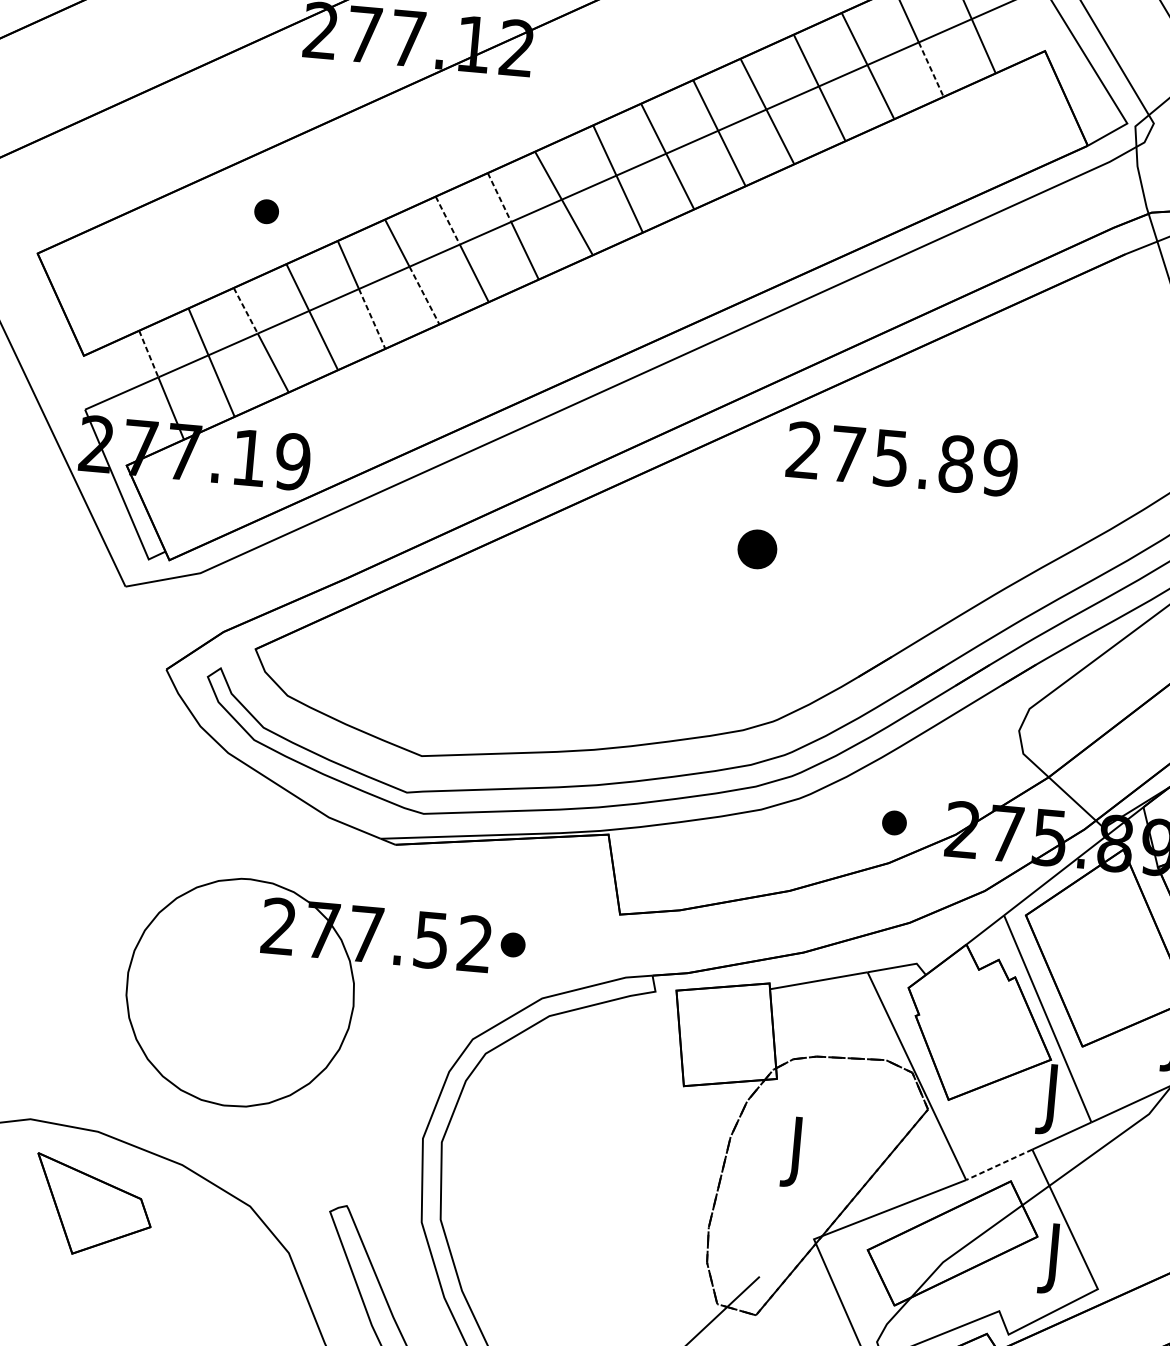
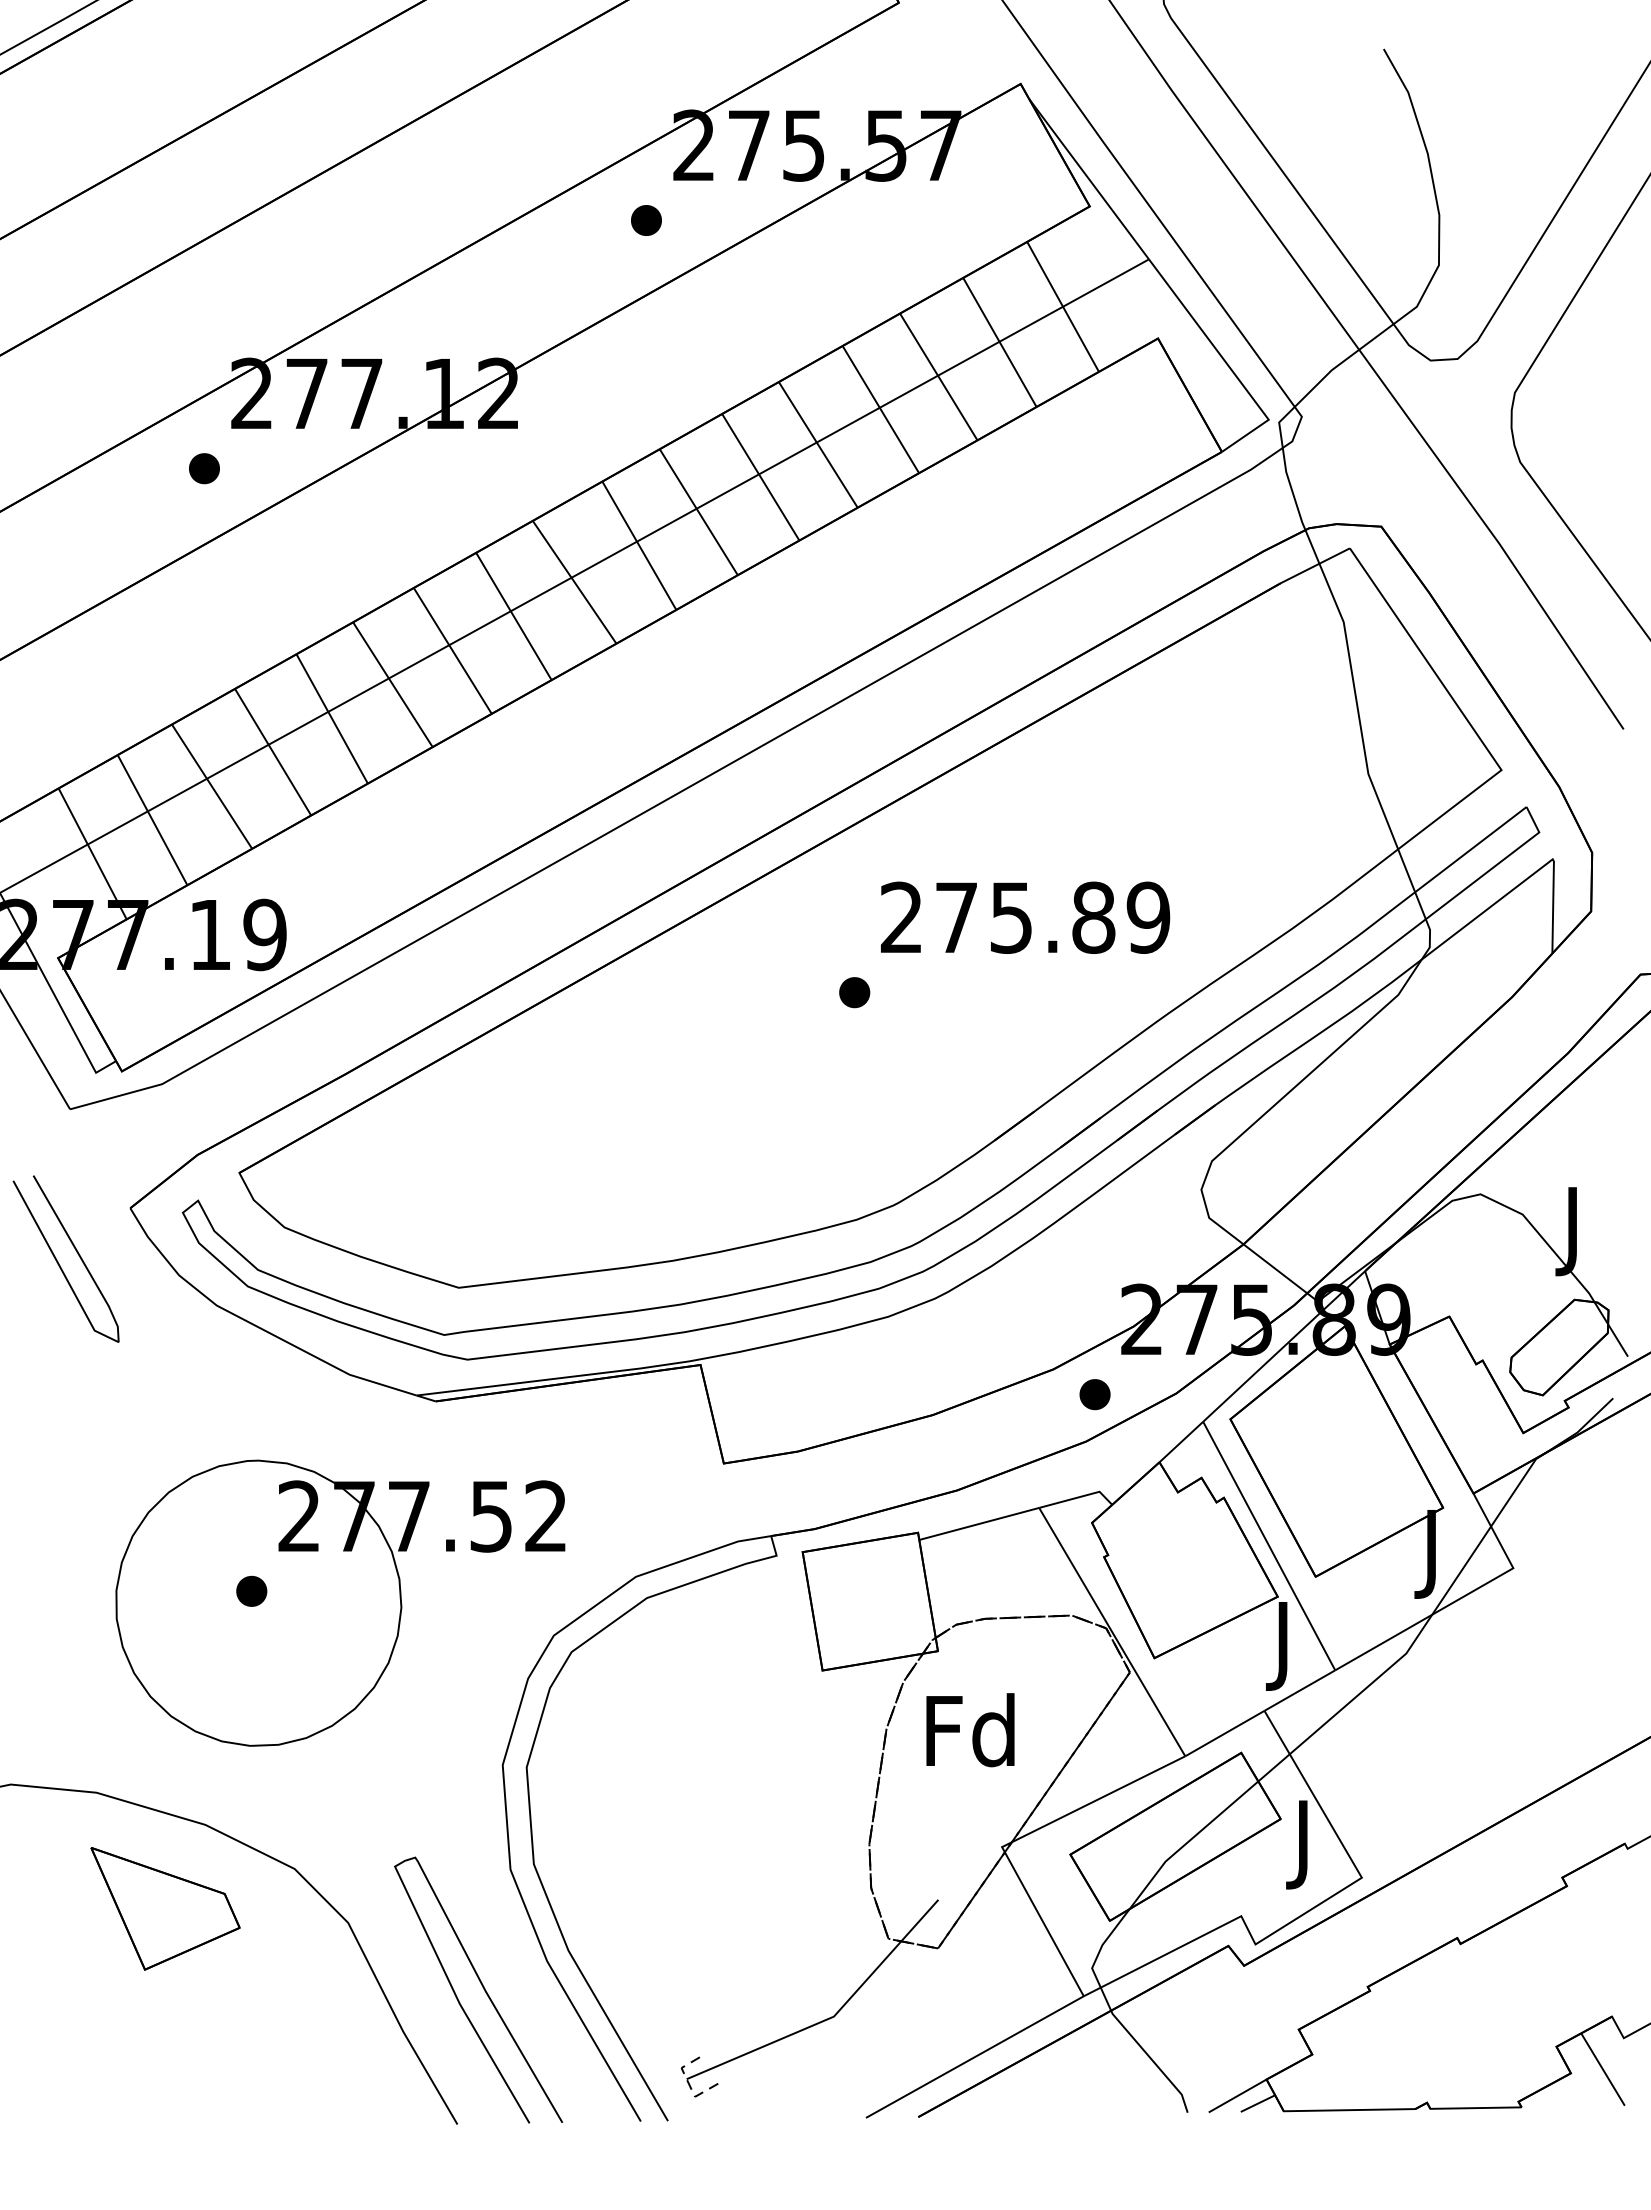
line: (931, 69) -> (1018, 374), dashed -> solid
line: (499, 197) -> (493, 582), dashed -> solid
part: (266, 211) -> (204, 468), moved
line: (447, 220) -> (431, 616), dashed -> solid
line: (424, 295) -> (410, 712), dashed -> solid
line: (245, 311) -> (189, 752), dashed -> solid
line: (372, 318) -> (348, 747), dashed -> solid
line: (149, 354) -> (73, 816), dashed -> solid
text: (902, 459) -> (1025, 917), moved
part: (757, 549) -> (854, 992), size x0.62
curve: (105, 706) -> (58, 1261), added
part: (894, 822) -> (1094, 1394), moved
part: (513, 944) -> (251, 1590), moved
text: (796, 1151) -> (970, 1739), J -> Fd
line: (998, 1164) -> (1224, 1733), dashed -> solid
part: (92, 1206) -> (165, 1908), moved

